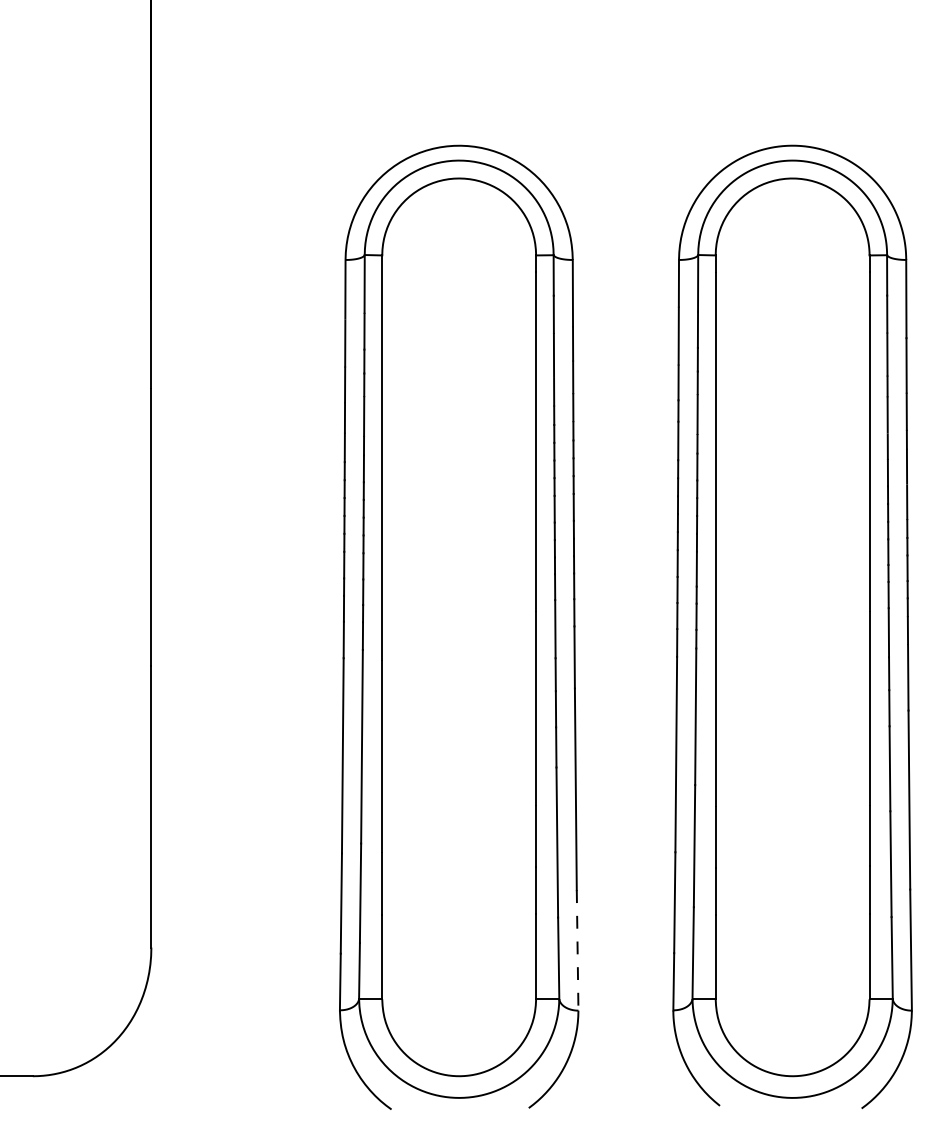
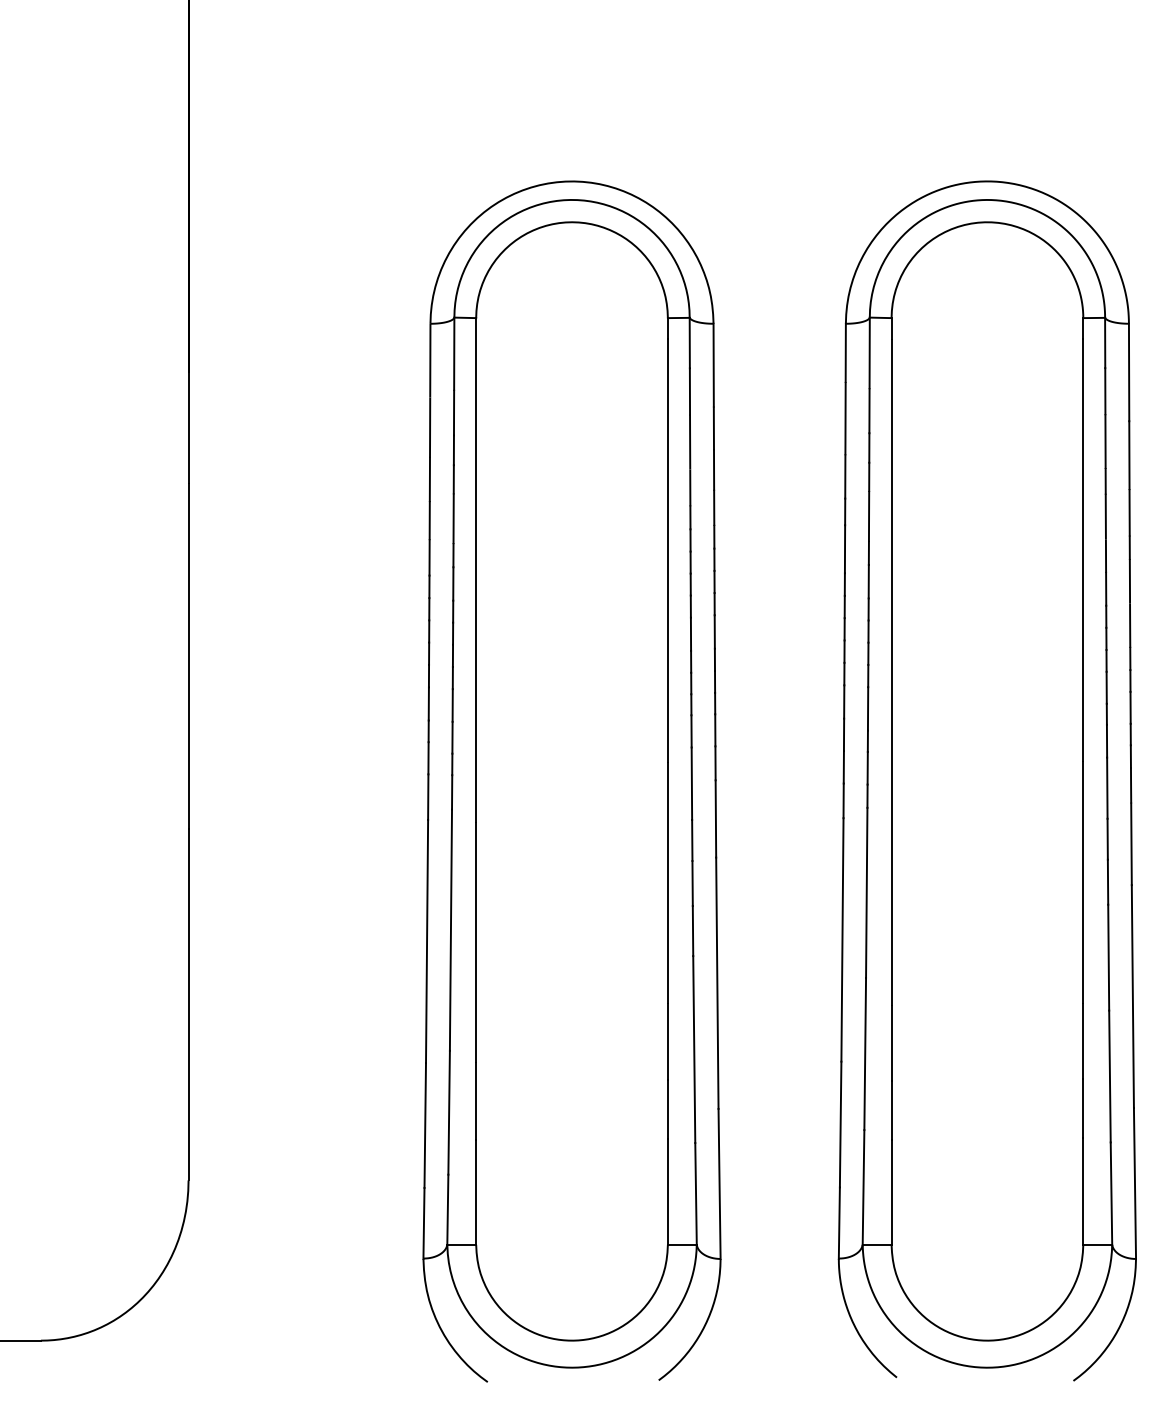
line: (577, 950) -> (719, 1184), dashed -> solid

